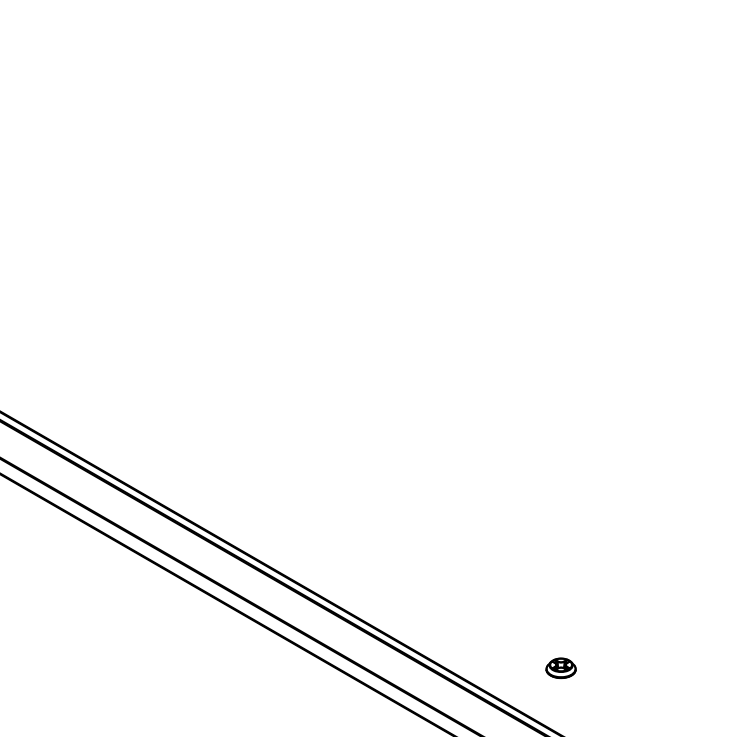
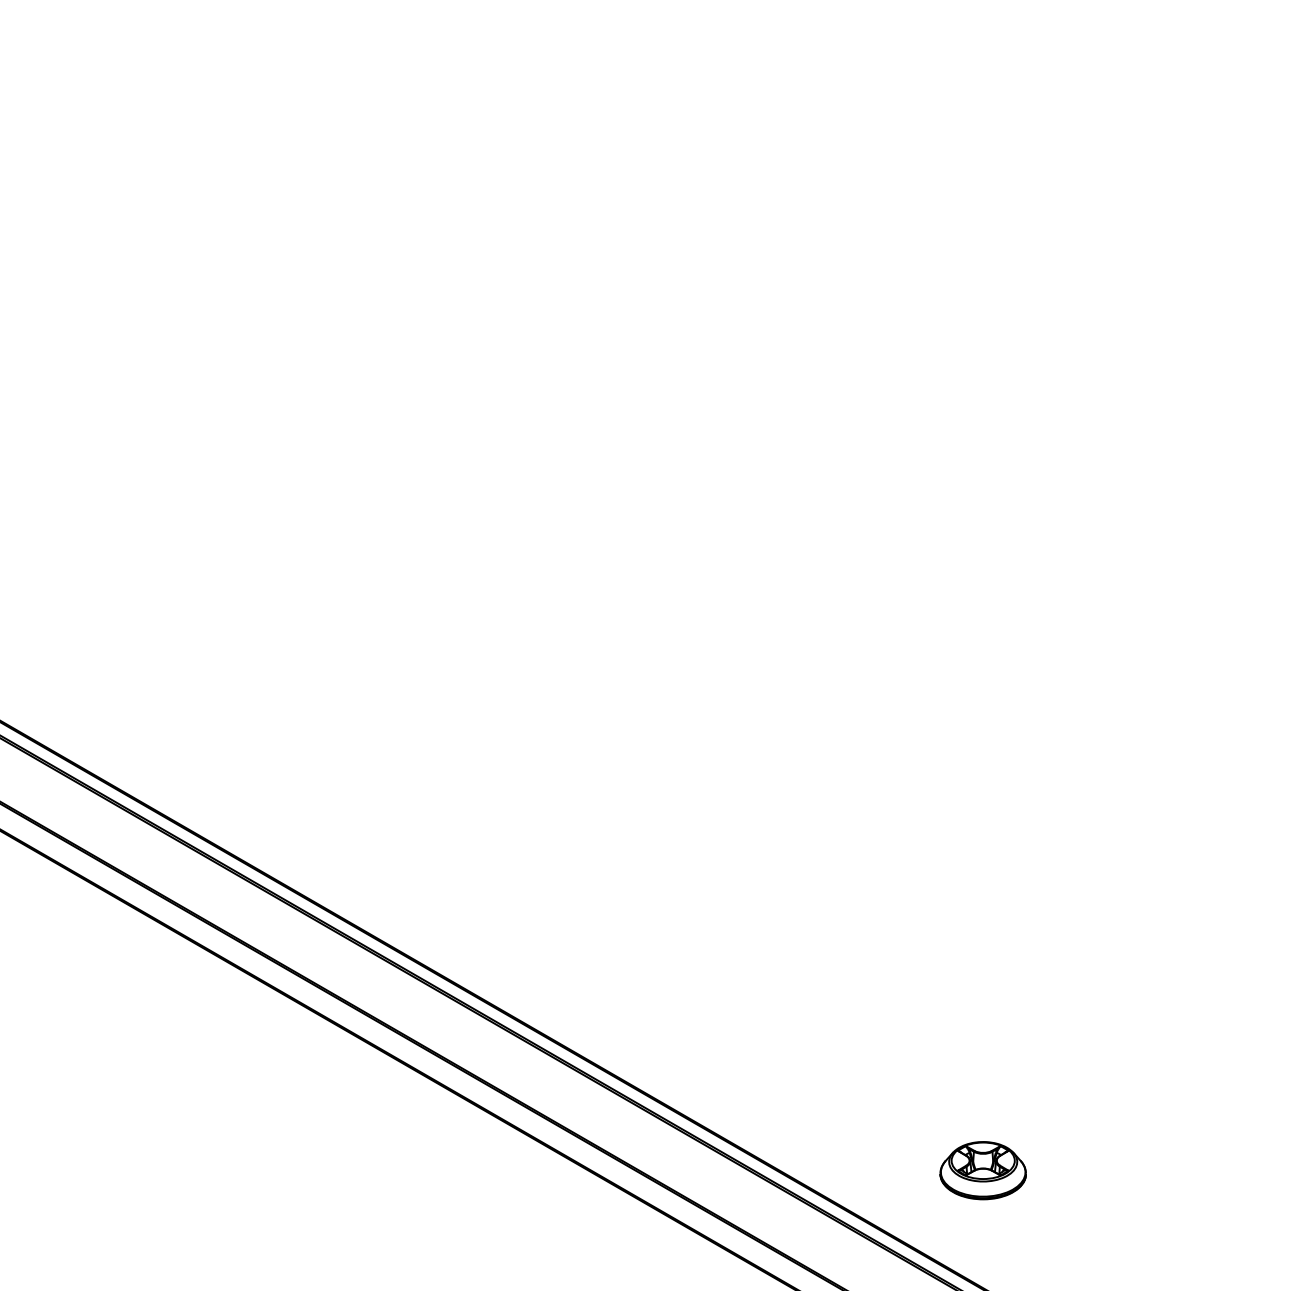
part: (560, 668) -> (982, 1171), size x1.67

